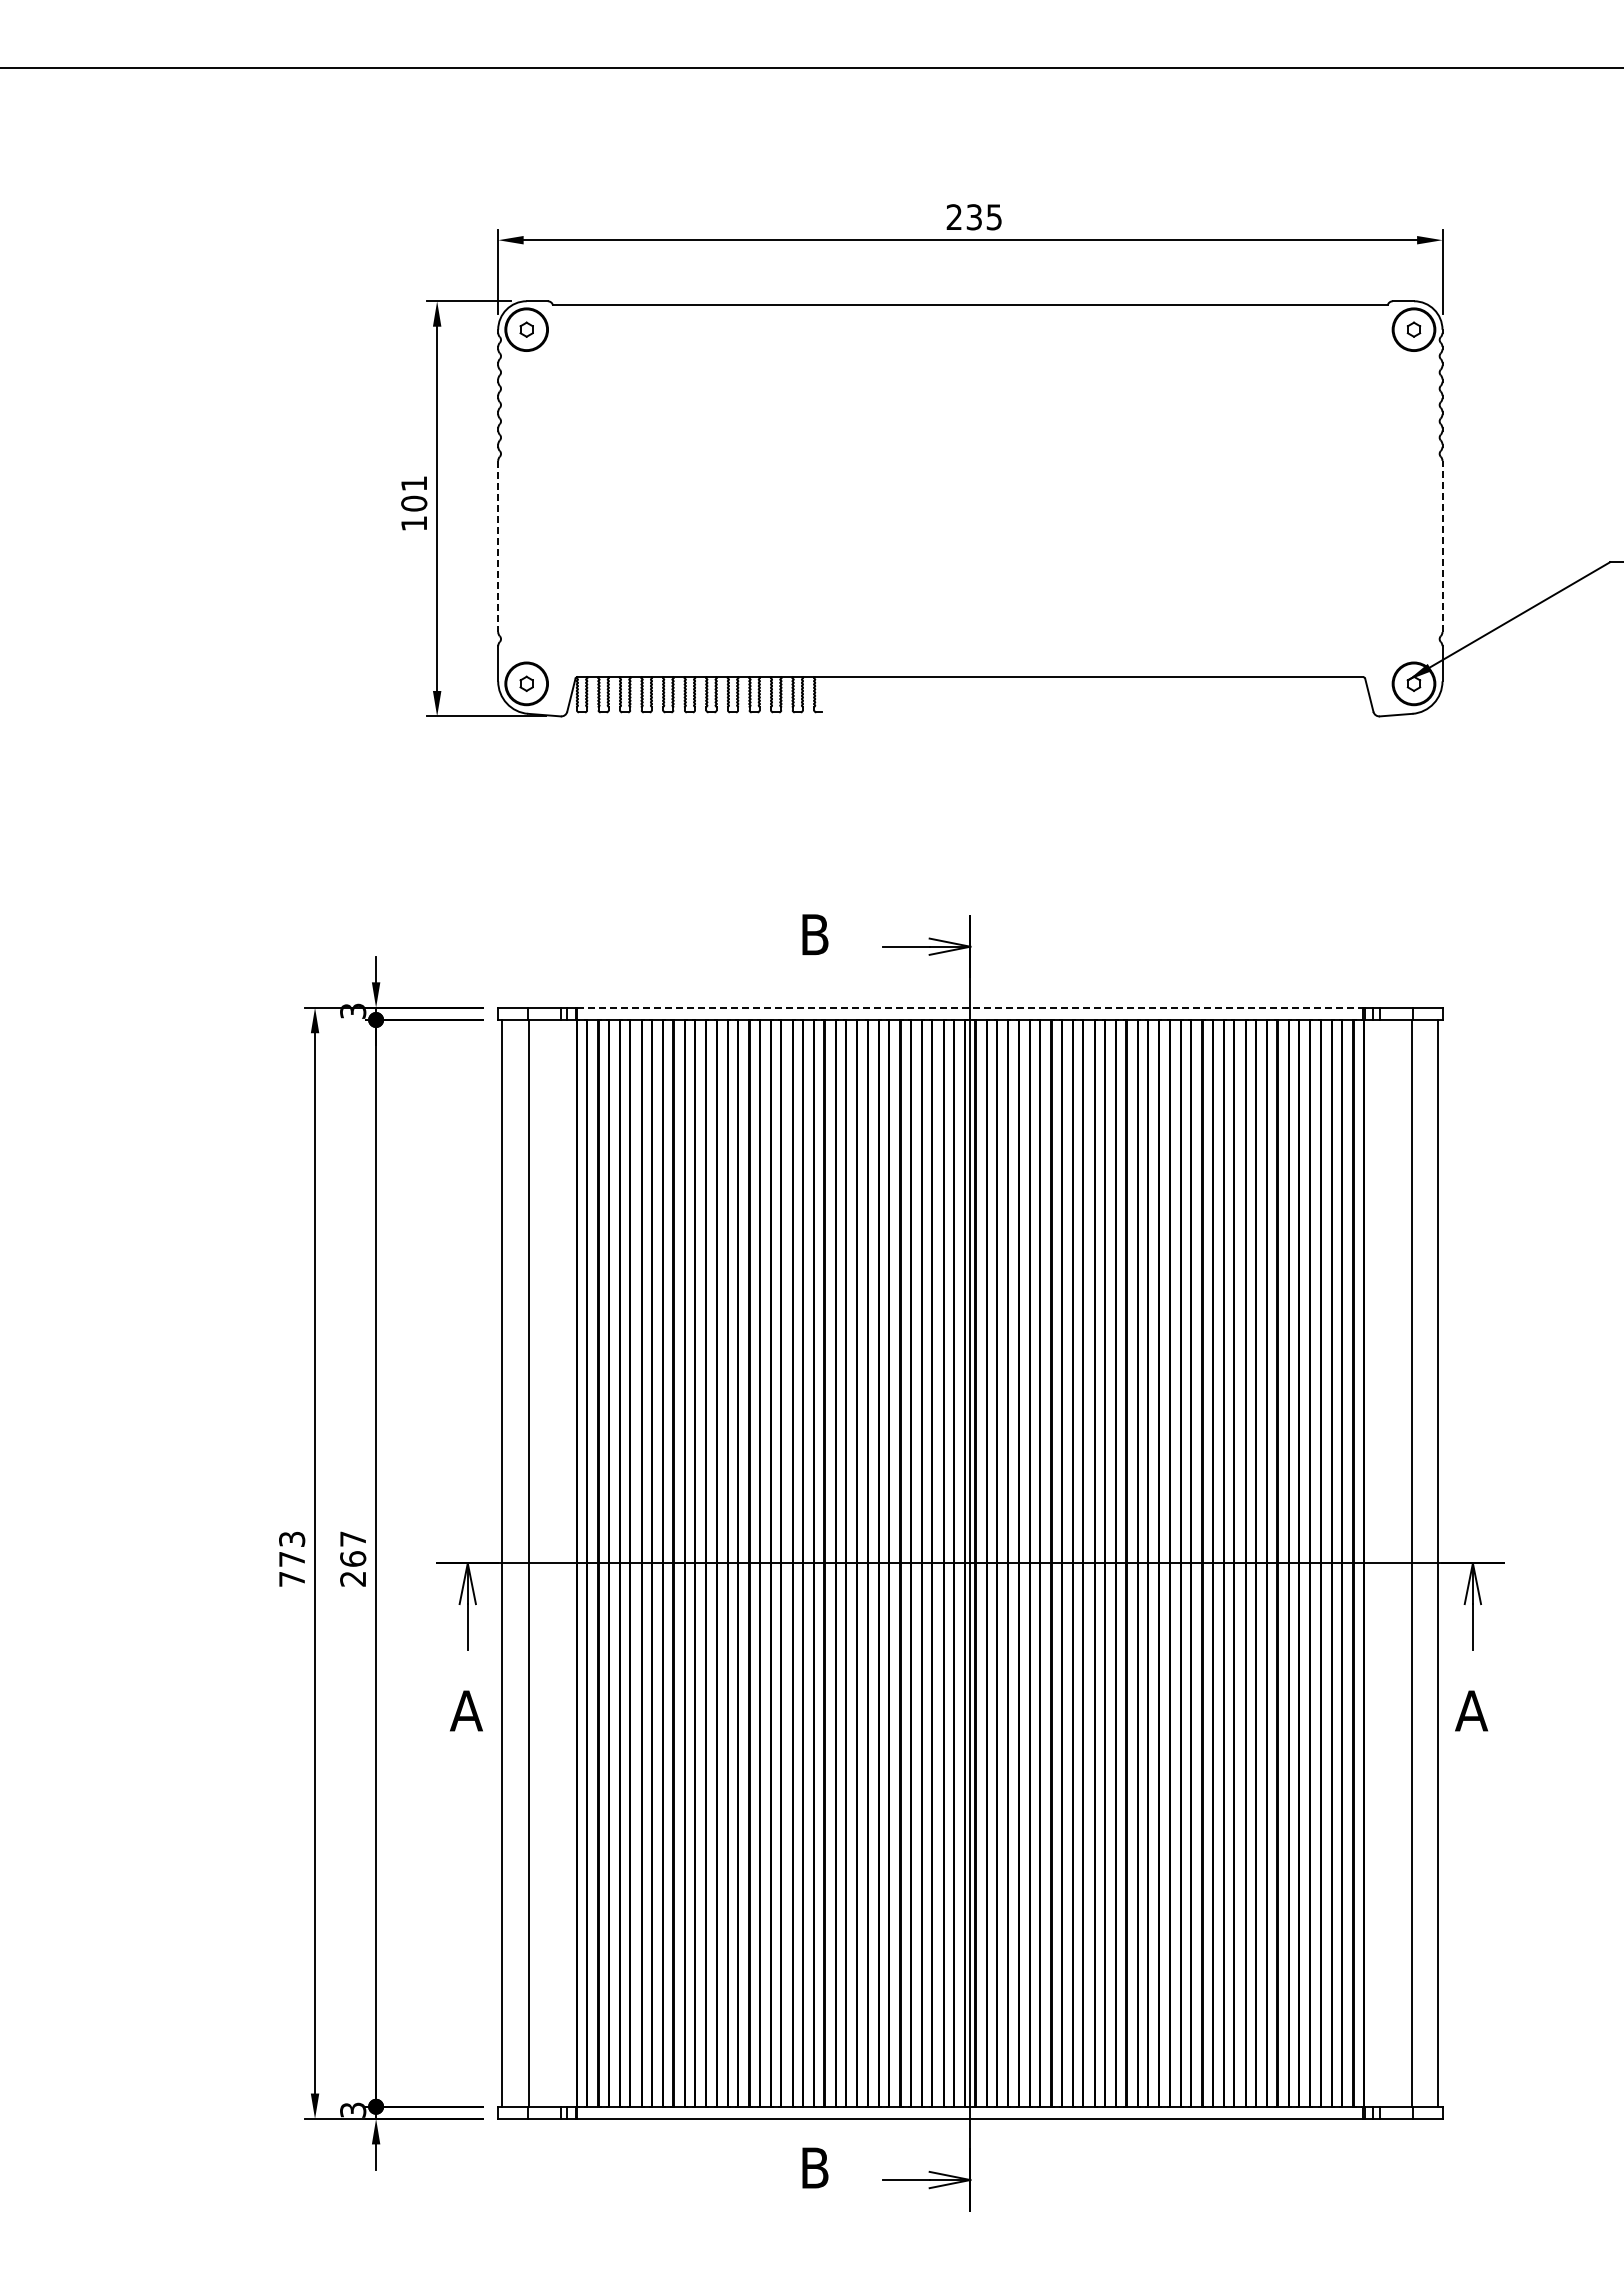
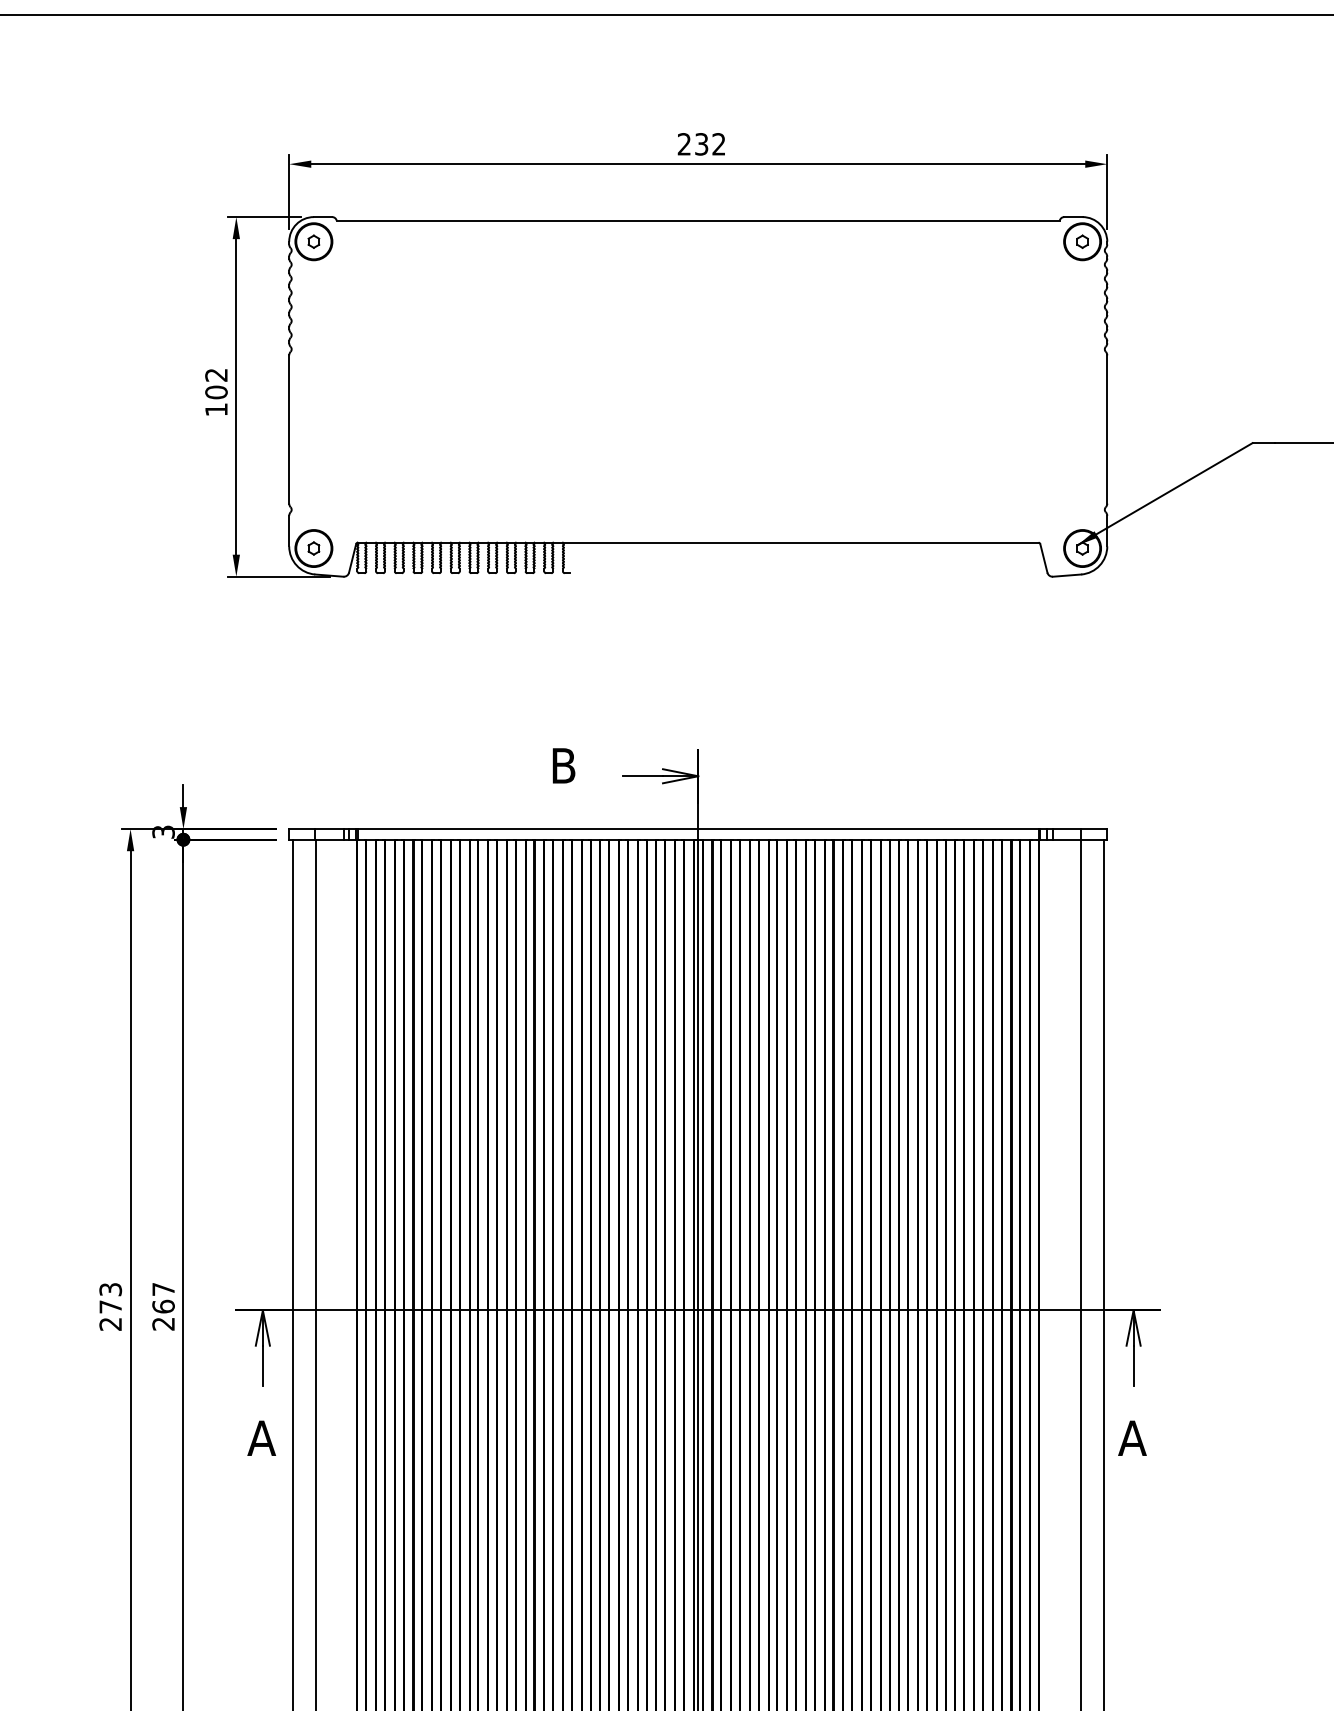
text: (993, 217) -> (718, 144), 235 -> 232
text: (413, 483) -> (215, 374), 101 -> 102
line: (498, 546) -> (289, 429), dashed -> solid
line: (1442, 546) -> (1107, 429), dashed -> solid
line: (970, 1007) -> (698, 828), dashed -> solid
text: (291, 1579) -> (110, 1324), 773 -> 273

